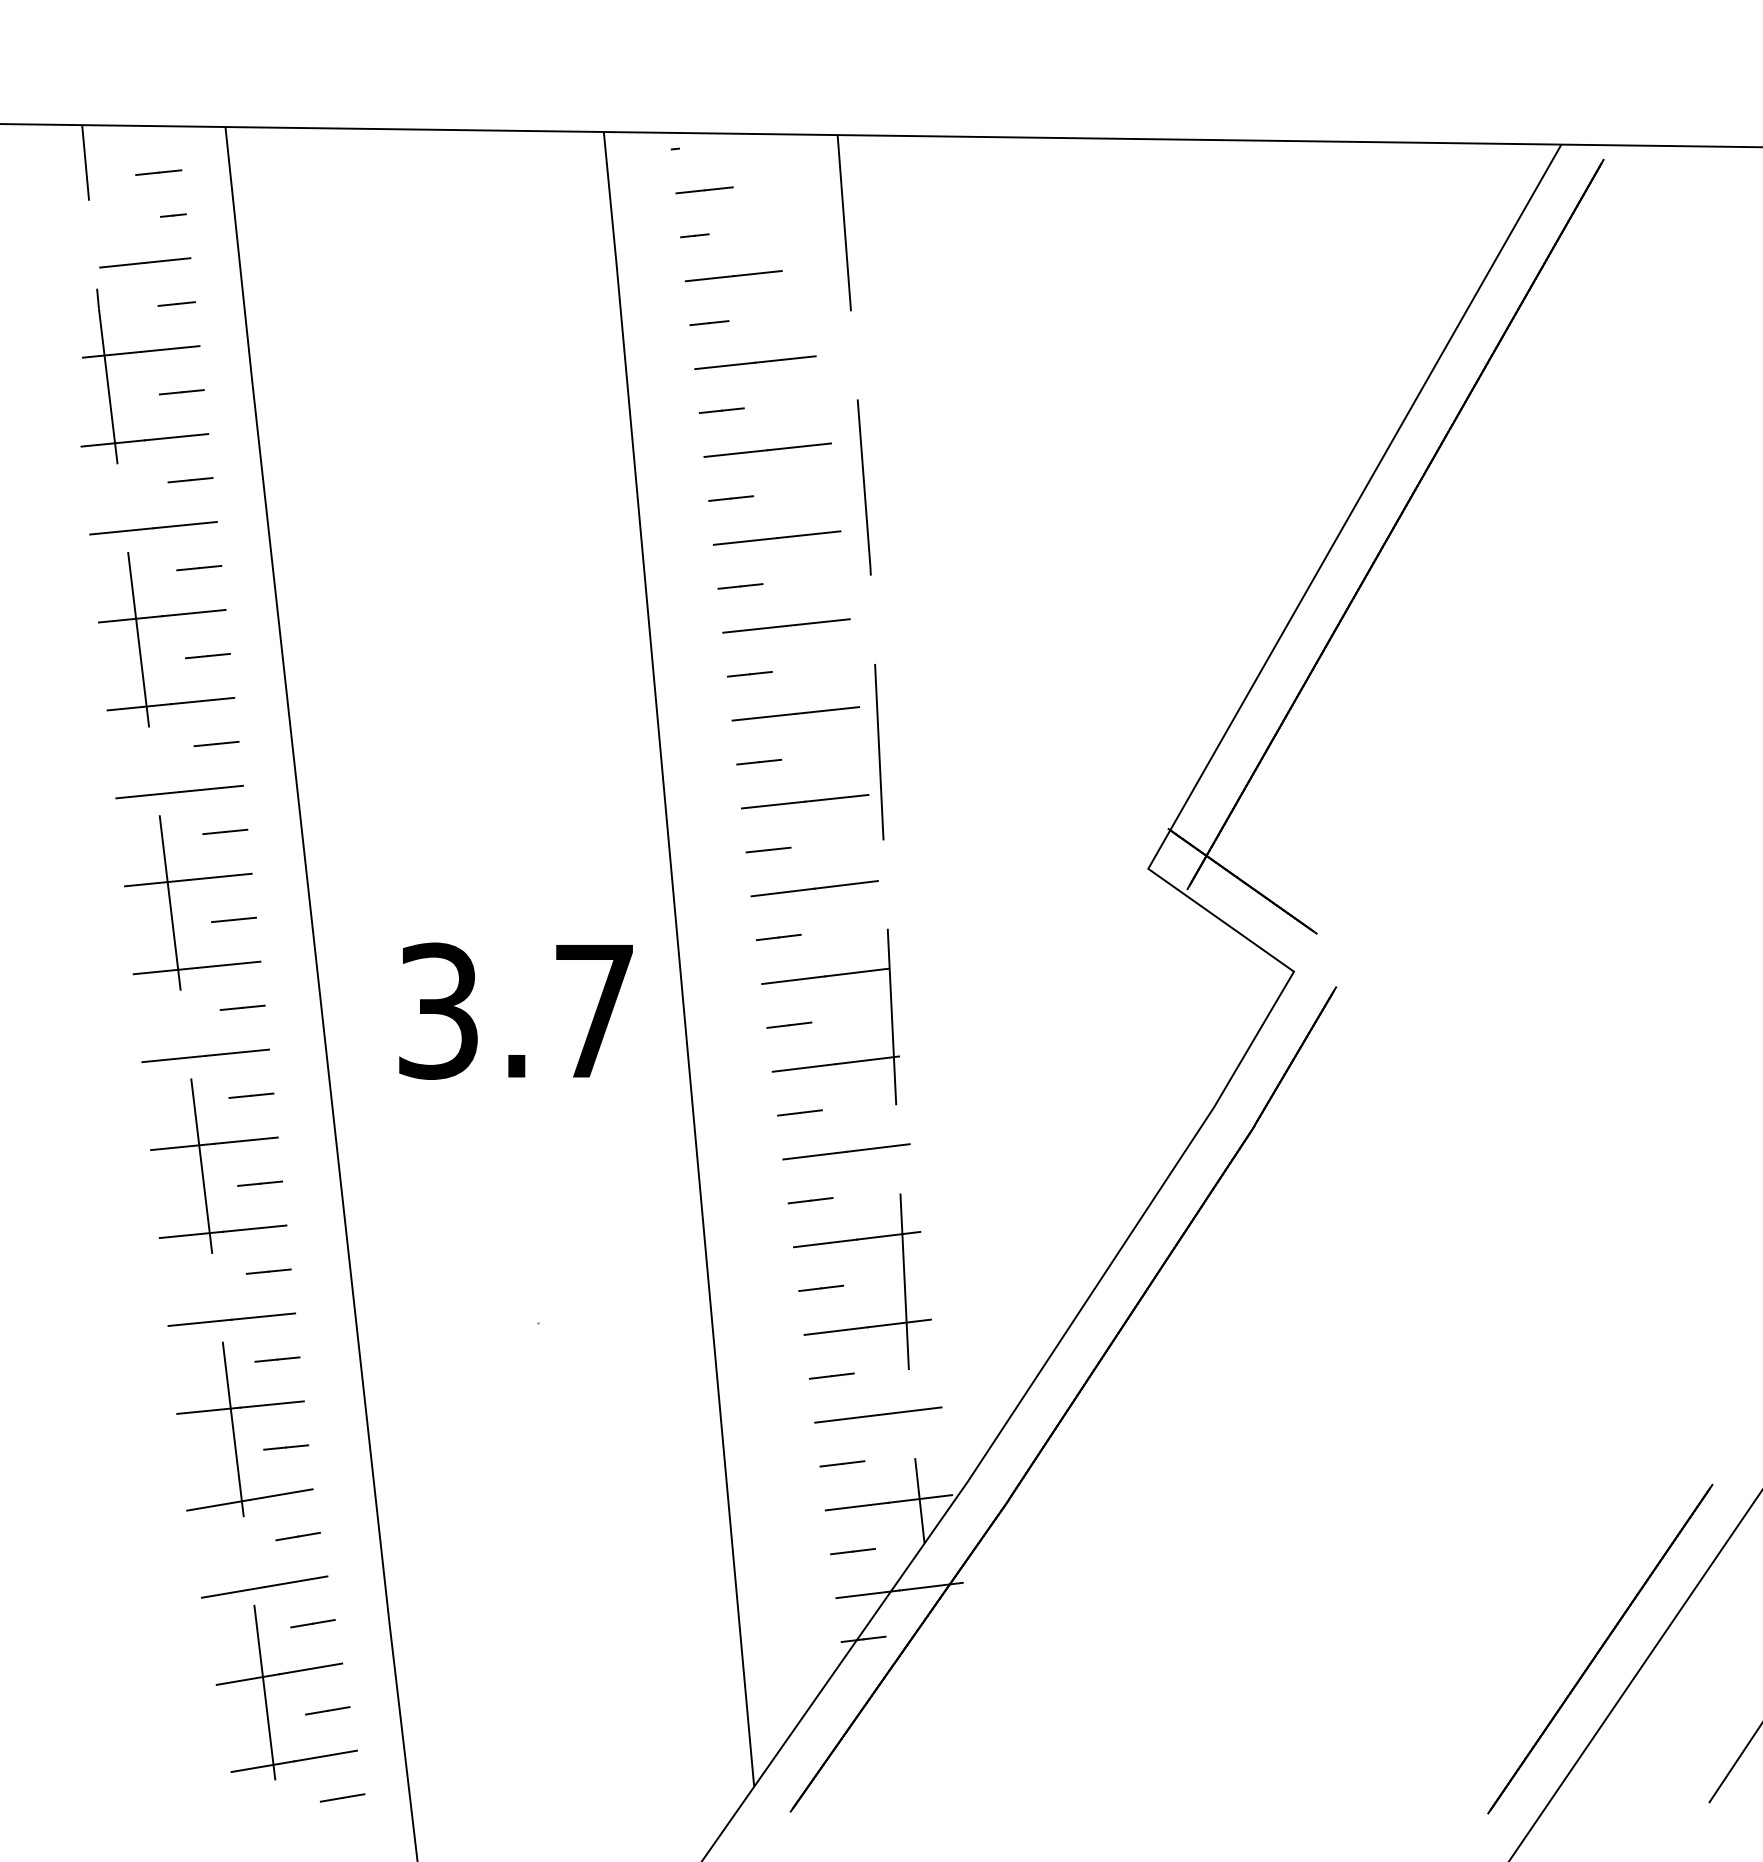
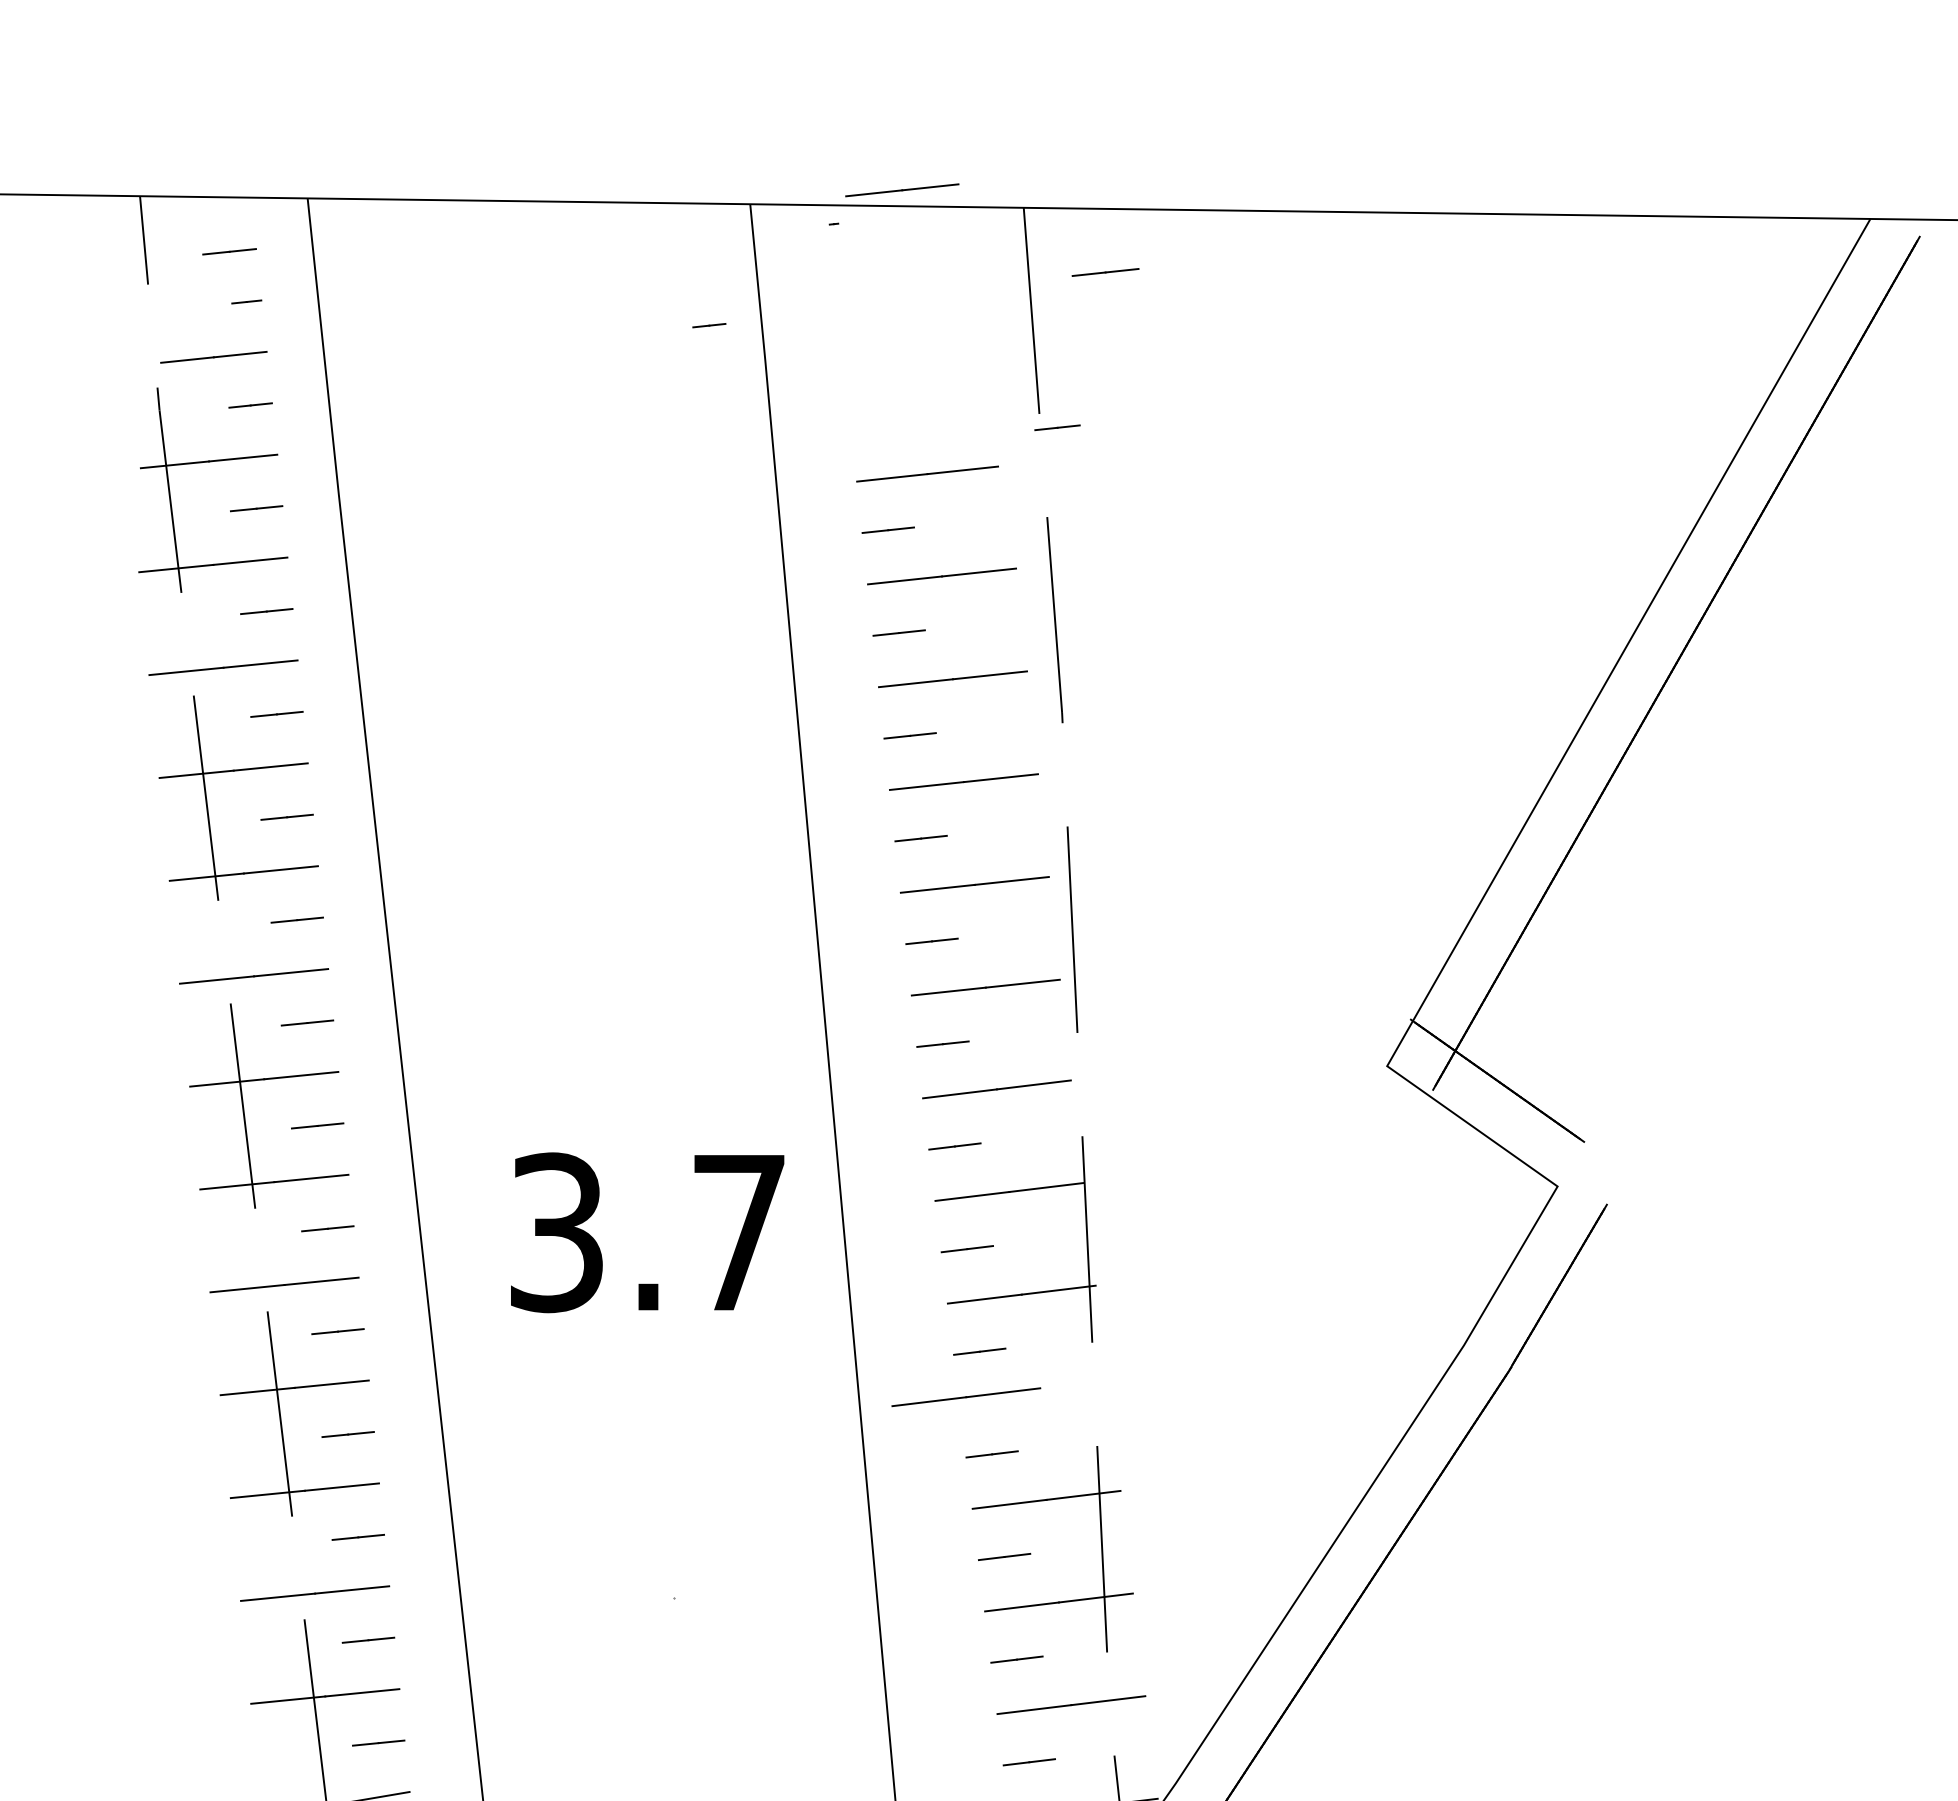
line: (704, 190) -> (1105, 272), moved
line: (694, 235) -> (708, 325), moved
line: (733, 276) -> (901, 190), moved
line: (709, 322) -> (1057, 427), moved
line: (846, 1151) -> (966, 1396), moved

